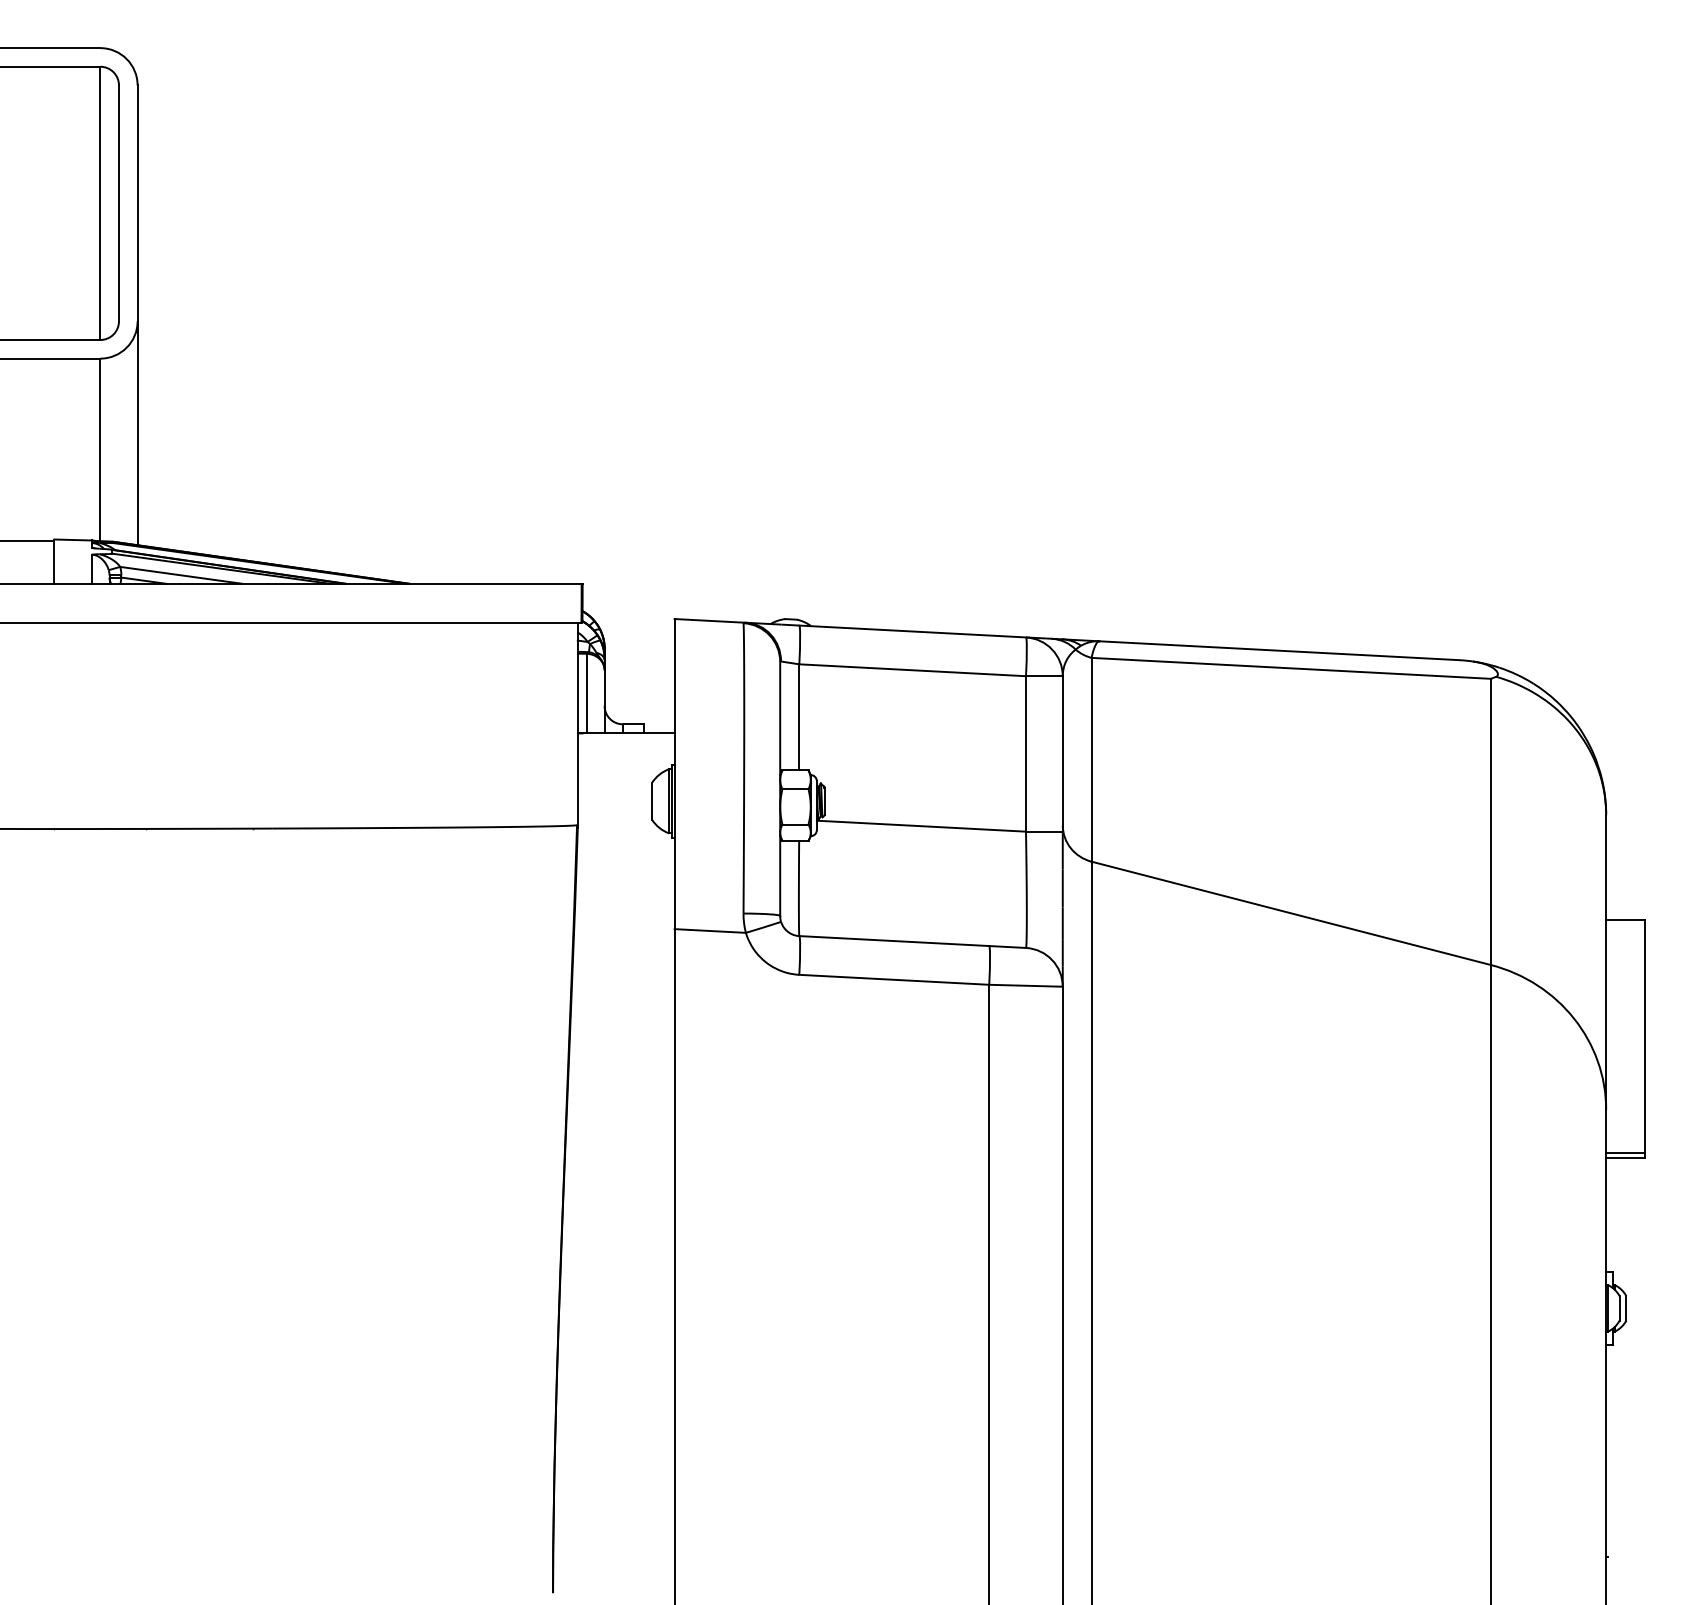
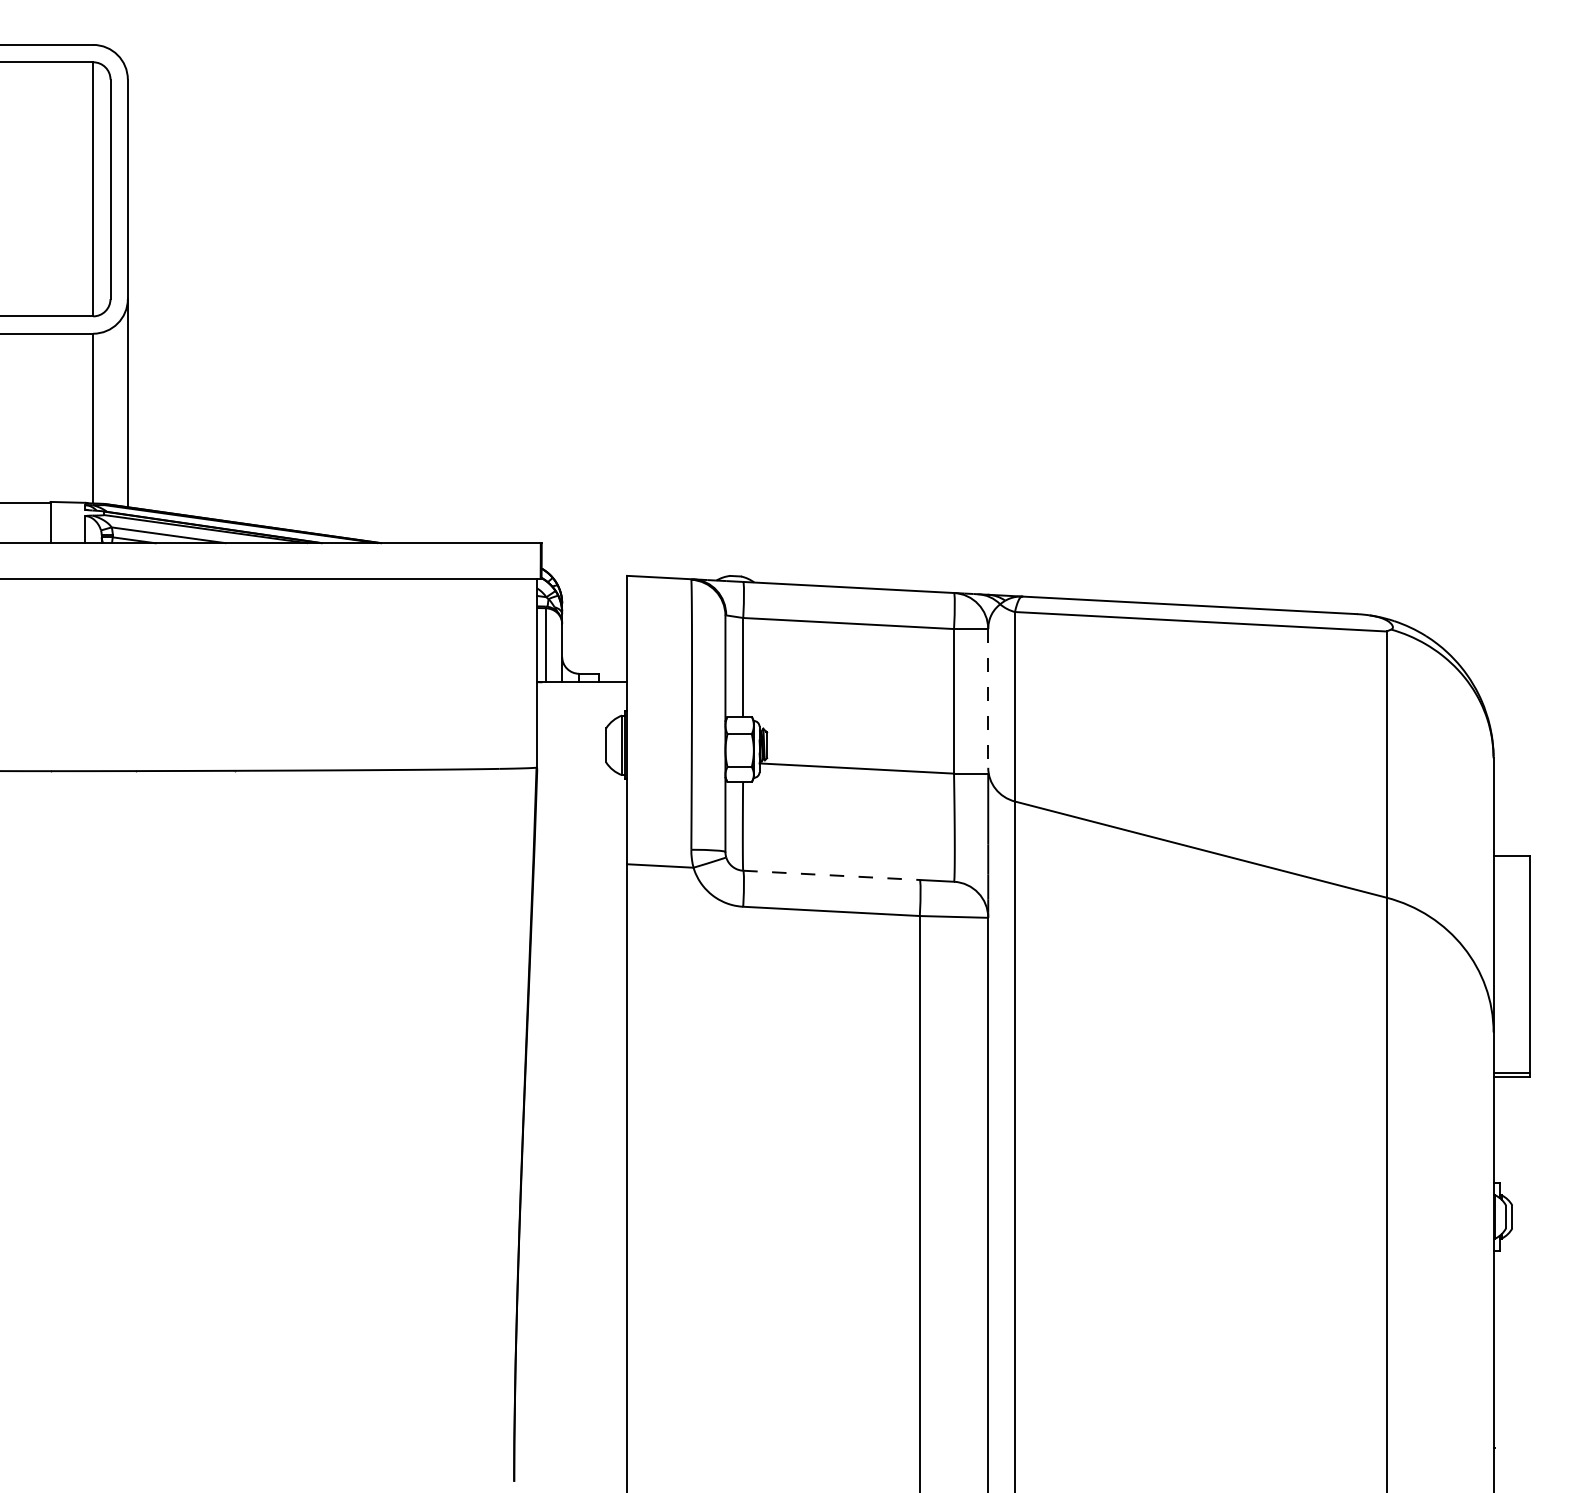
line: (1063, 754) -> (988, 701), solid -> dashed
line: (895, 941) -> (832, 875), solid -> dashed

